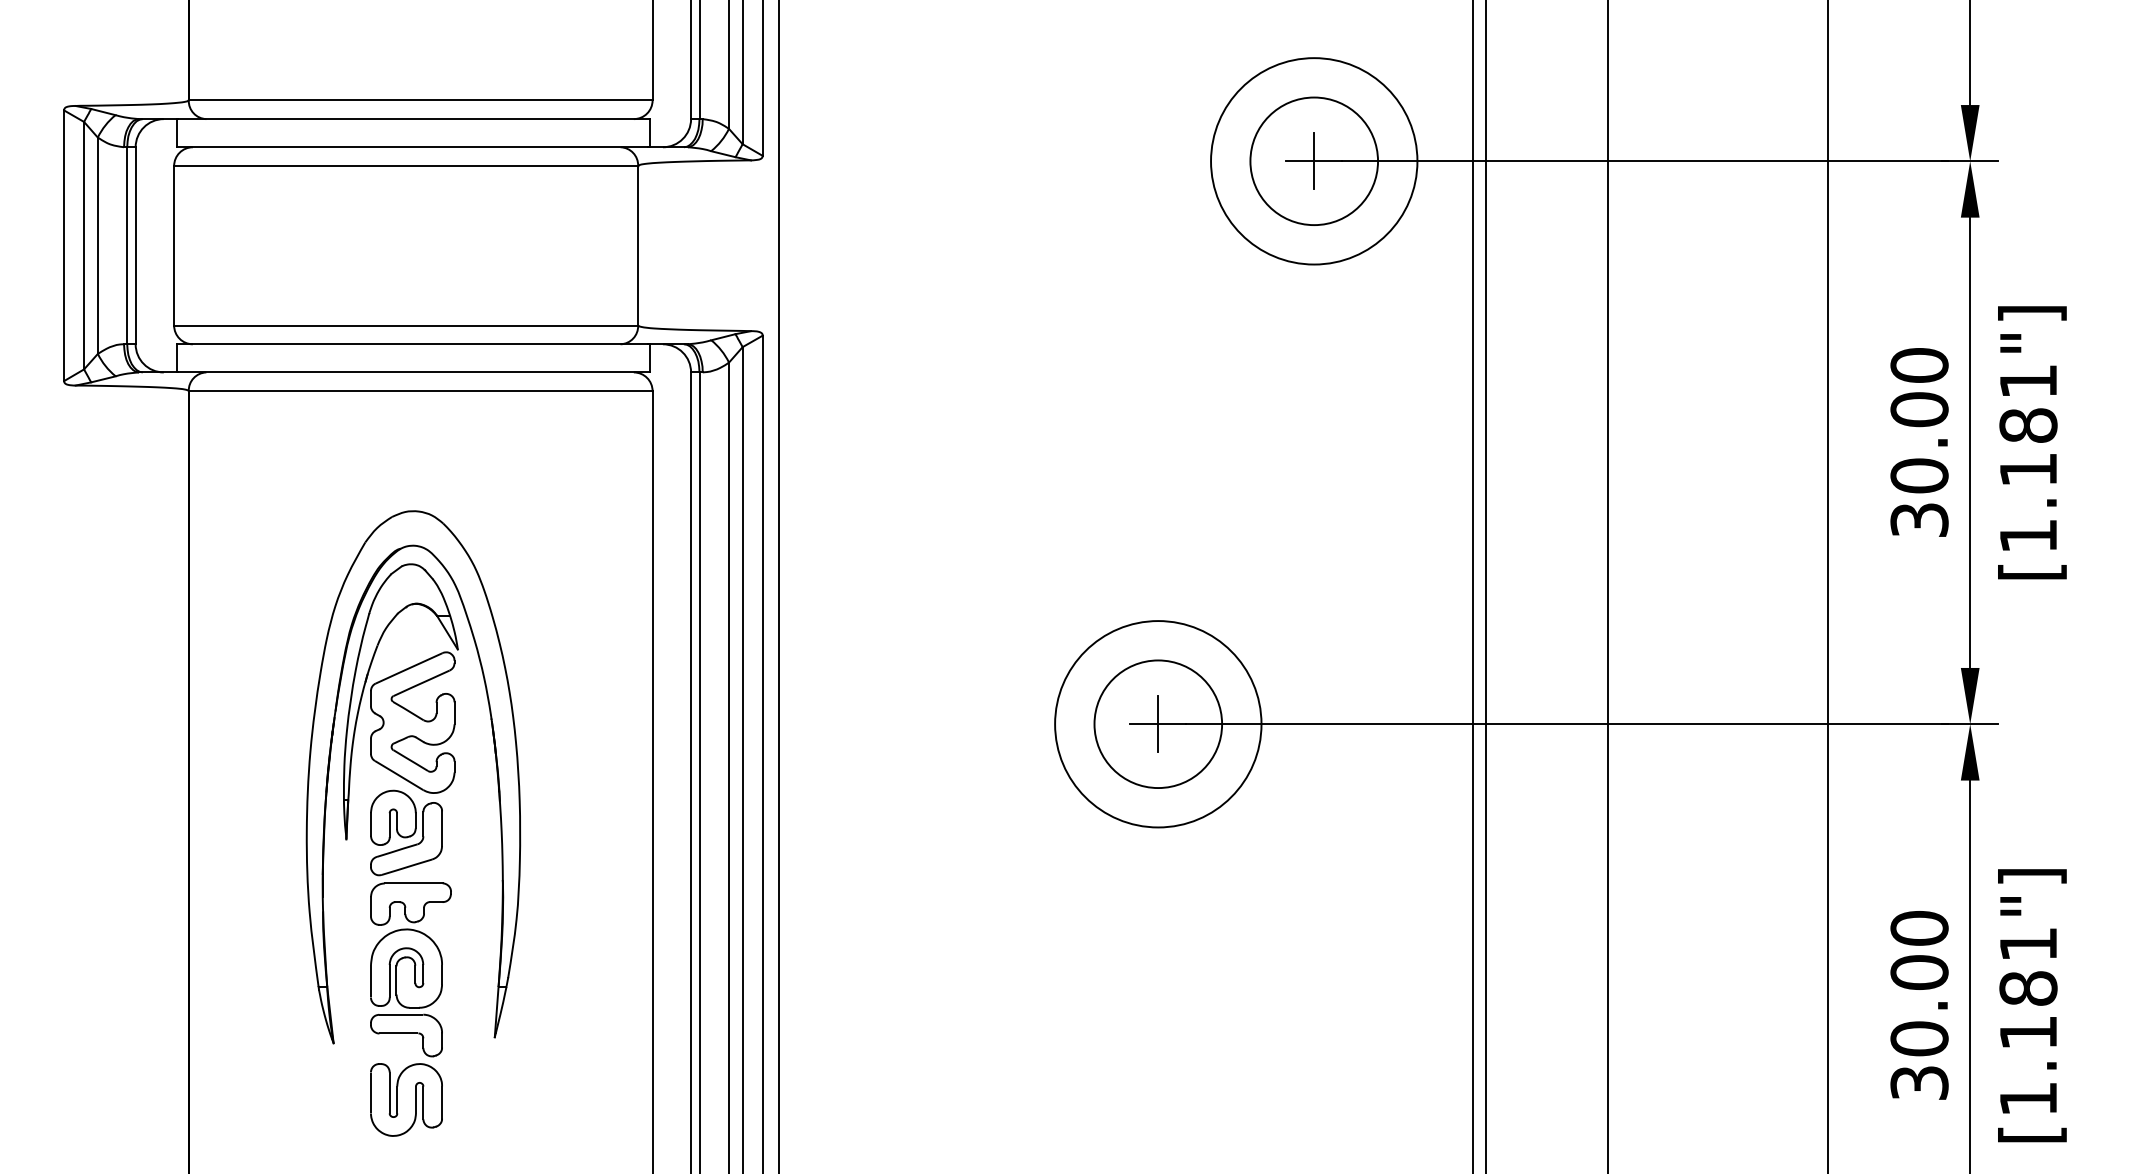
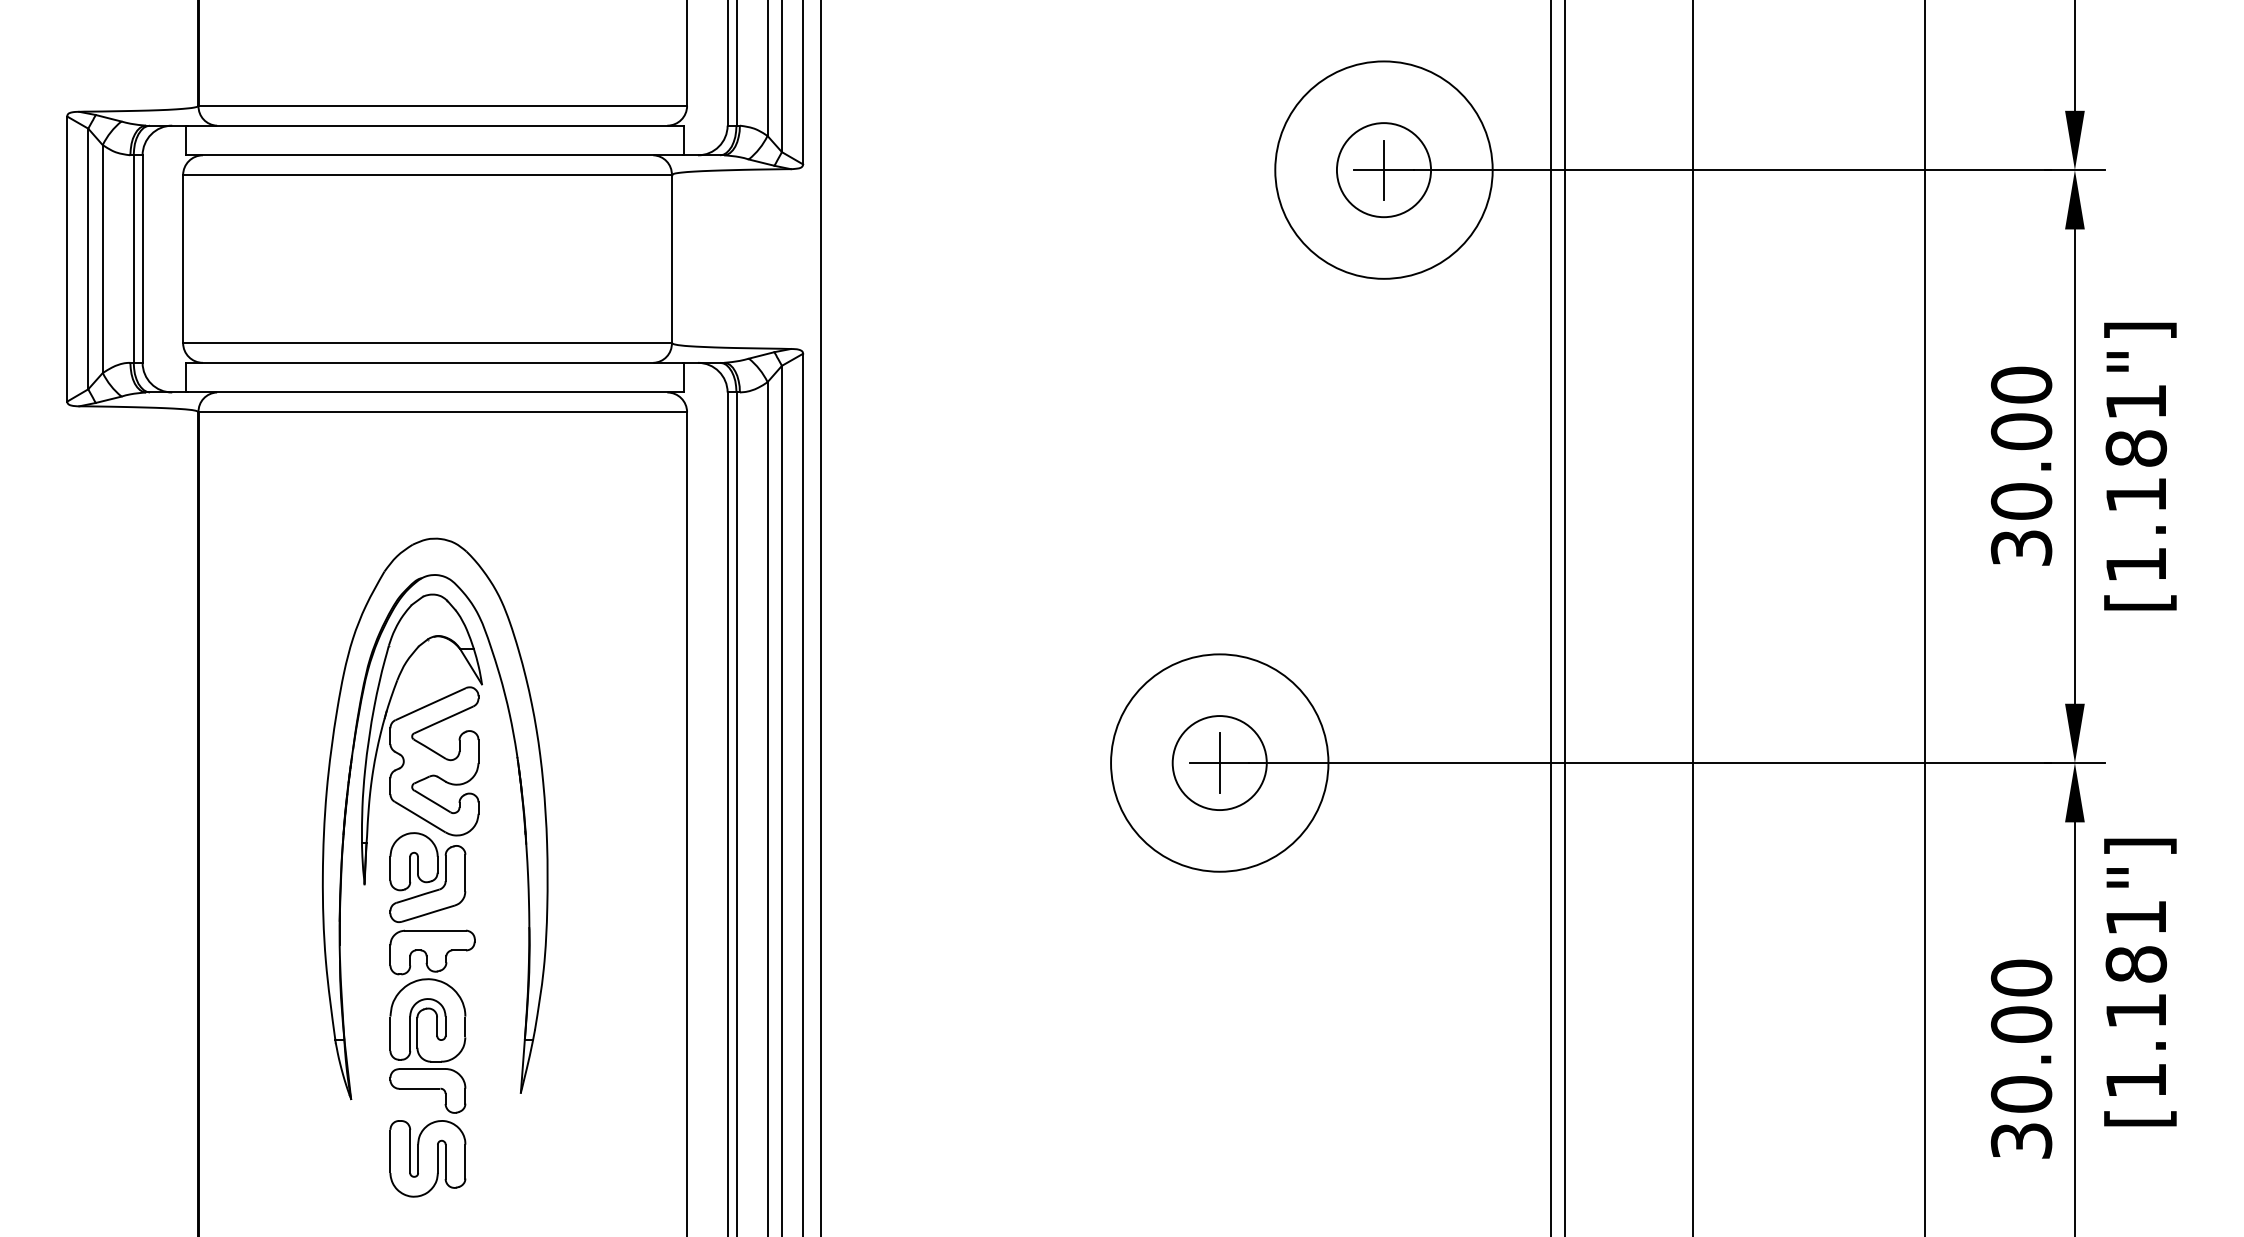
circle: (1313, 160) -> (1383, 169), size x0.7
circle: (1158, 723) -> (1219, 762), size x0.7
text: (2032, 1005) -> (2140, 982), moved

